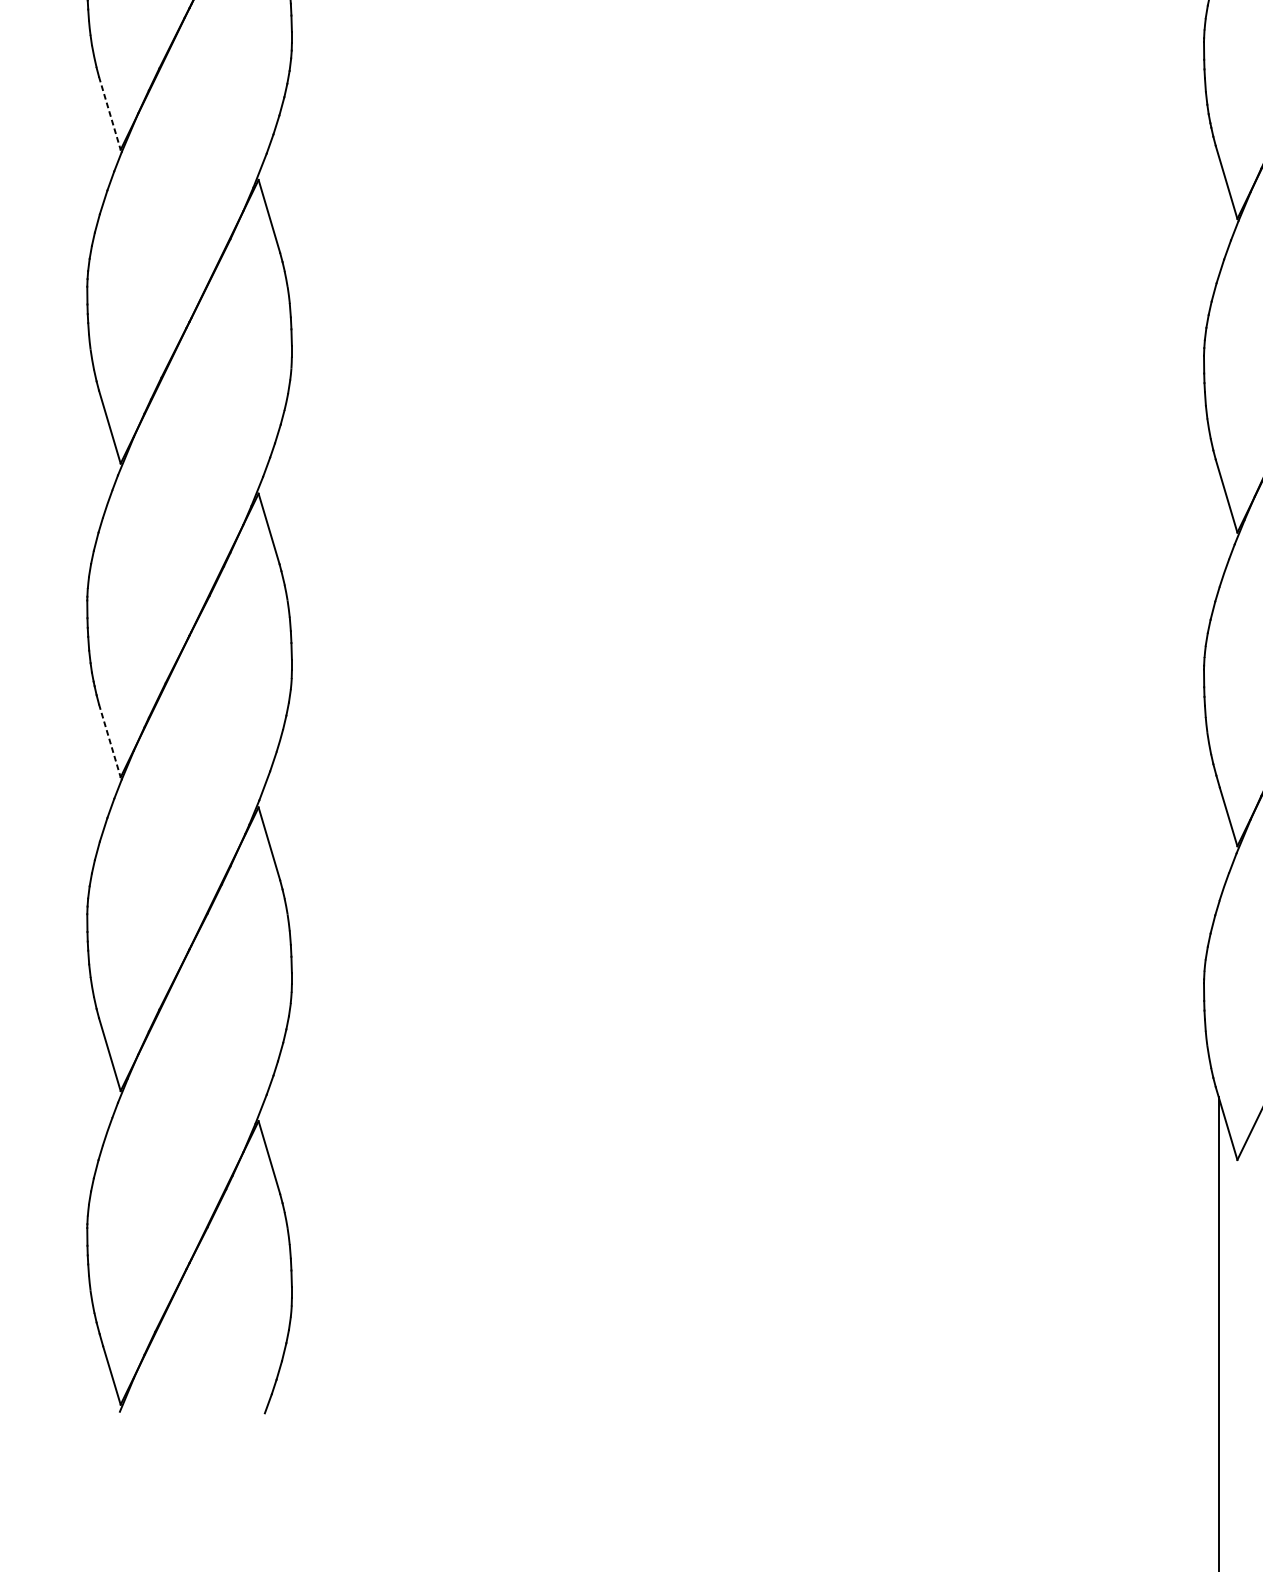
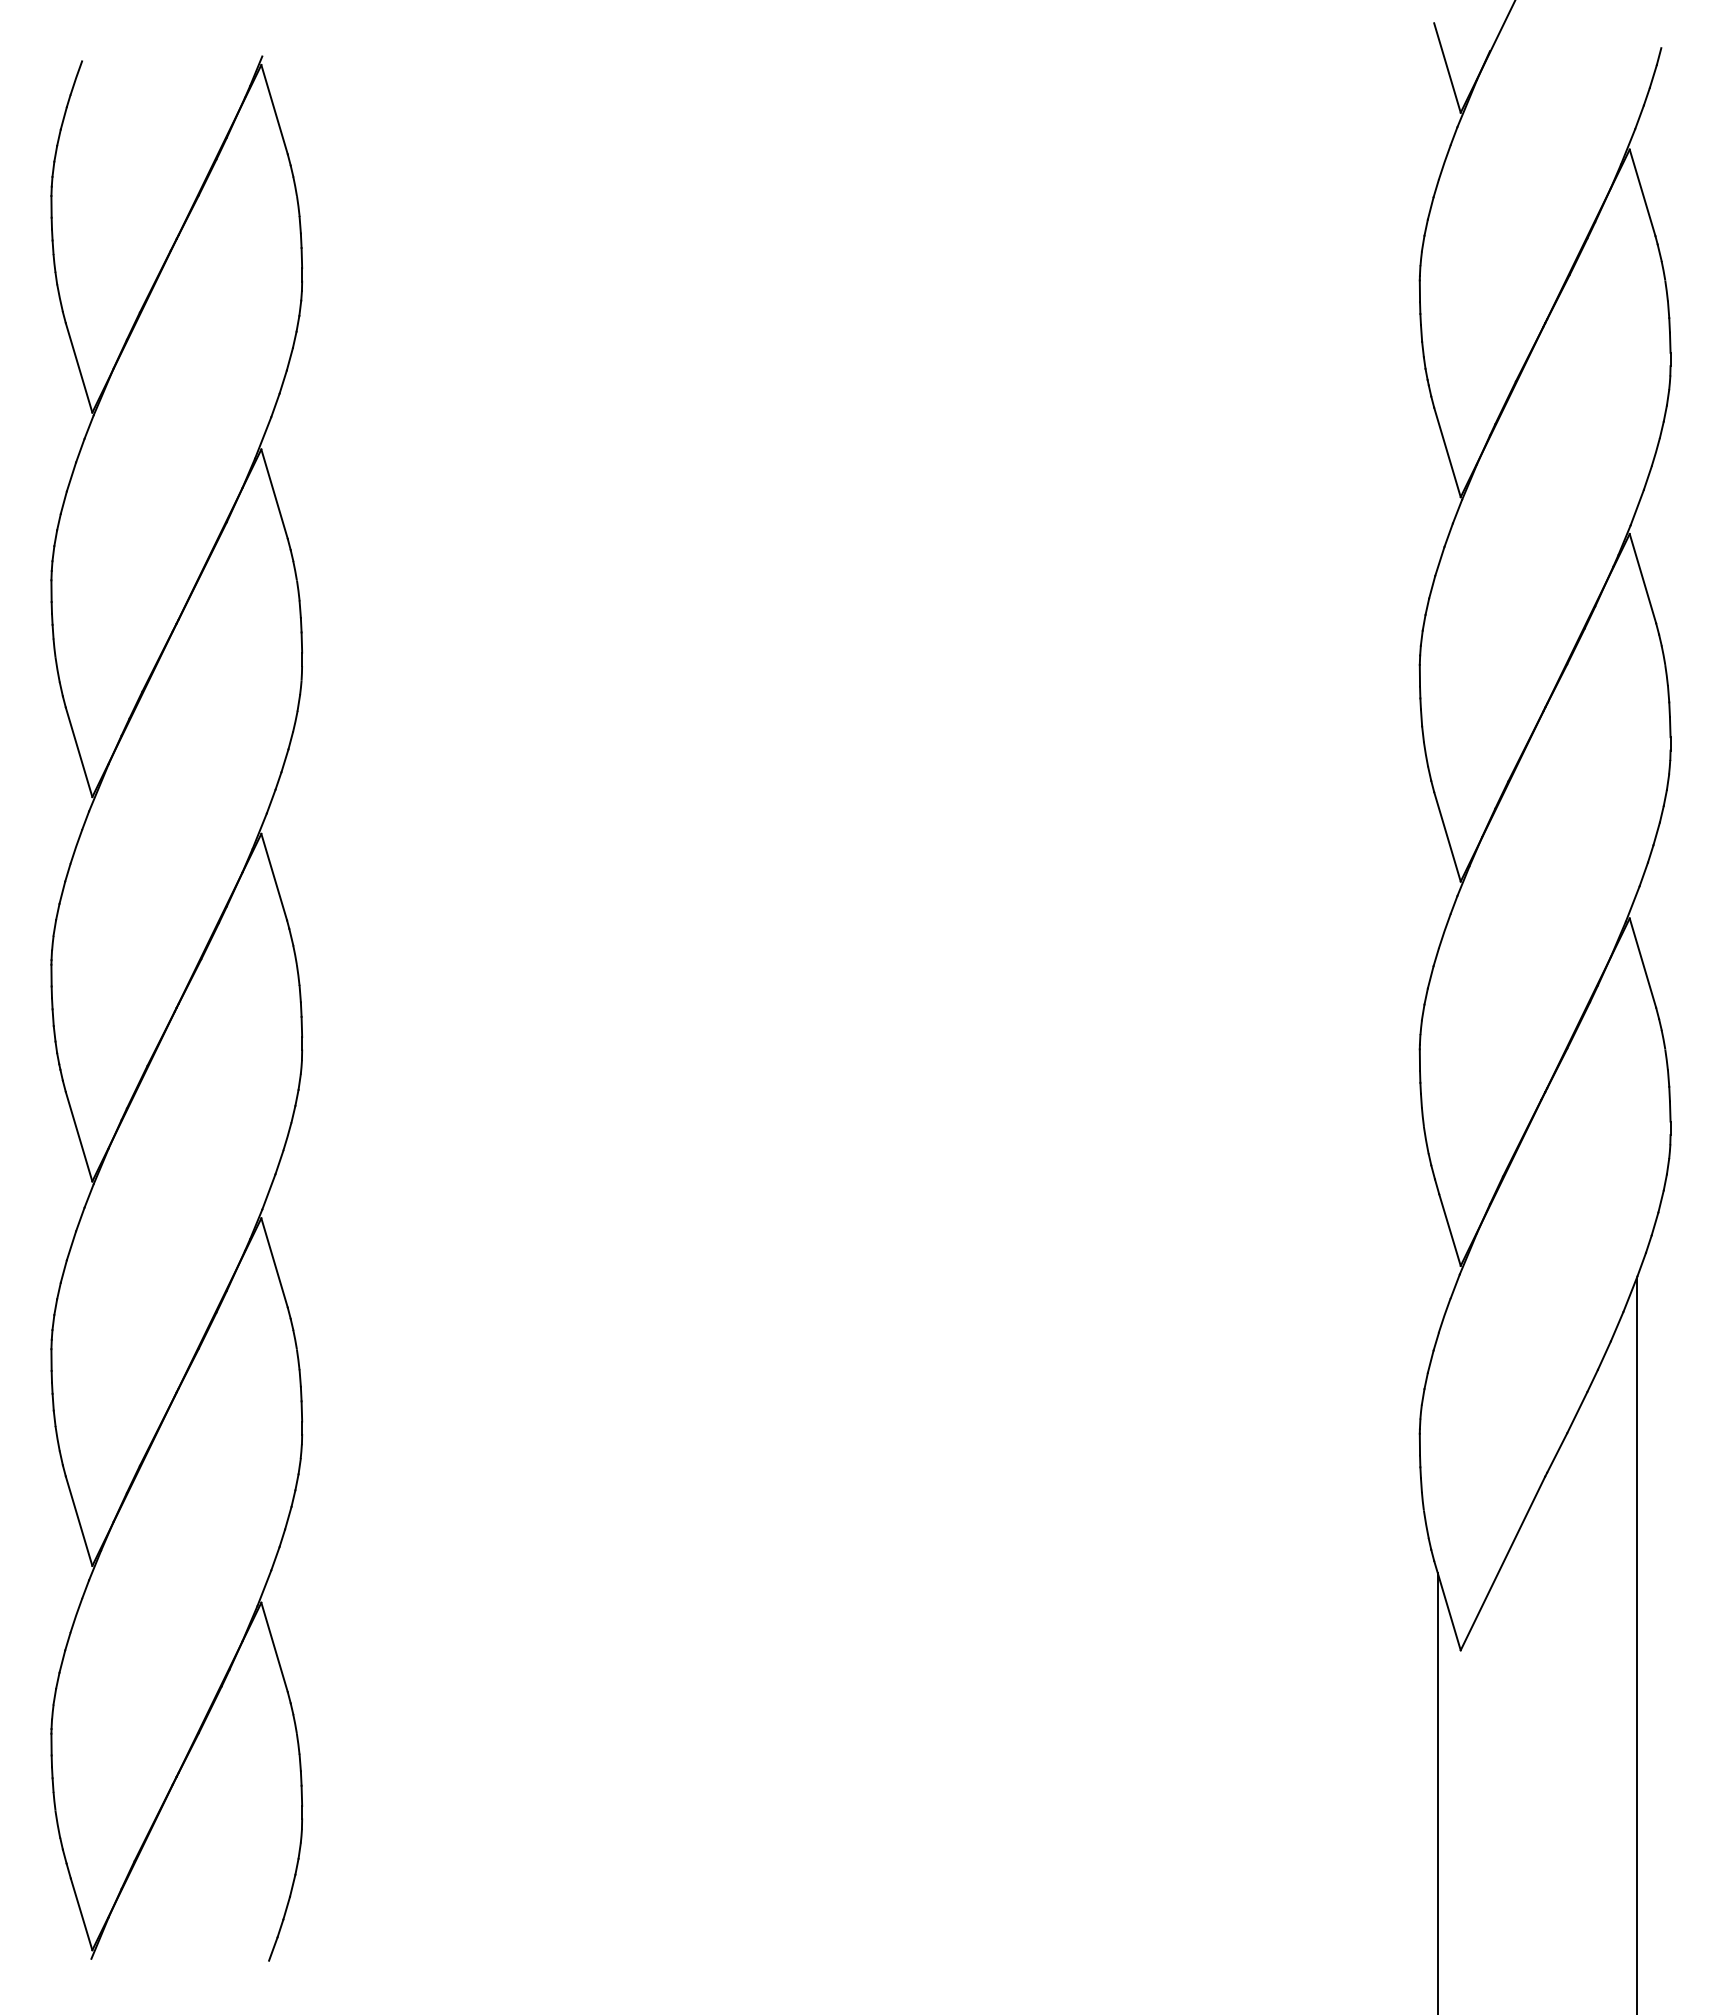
line: (110, 113) -> (79, 367), dashed -> solid
line: (110, 740) -> (79, 1136), dashed -> solid

